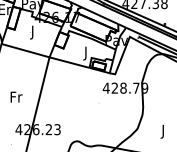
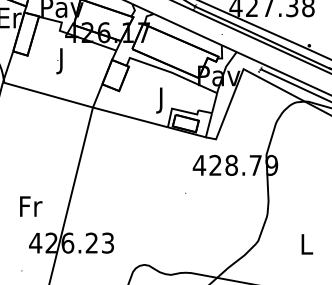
text: (16, 96) -> (30, 205), moved
text: (163, 131) -> (306, 246), J -> L

